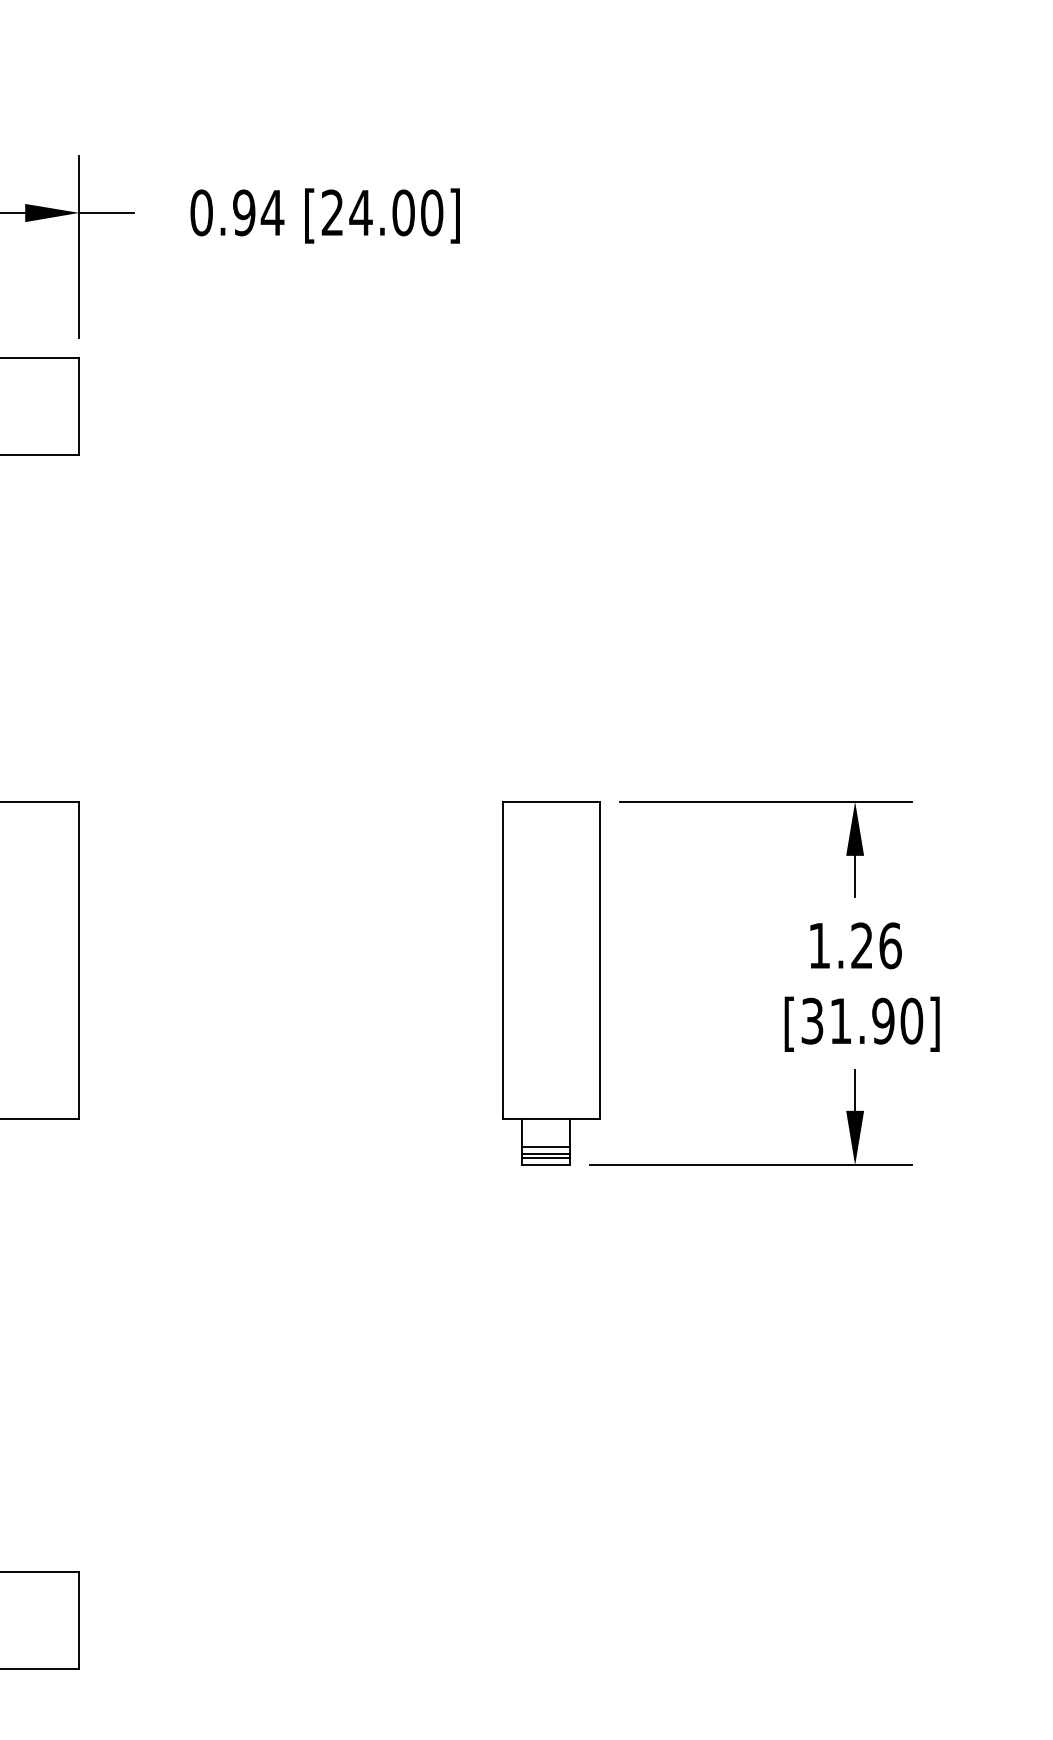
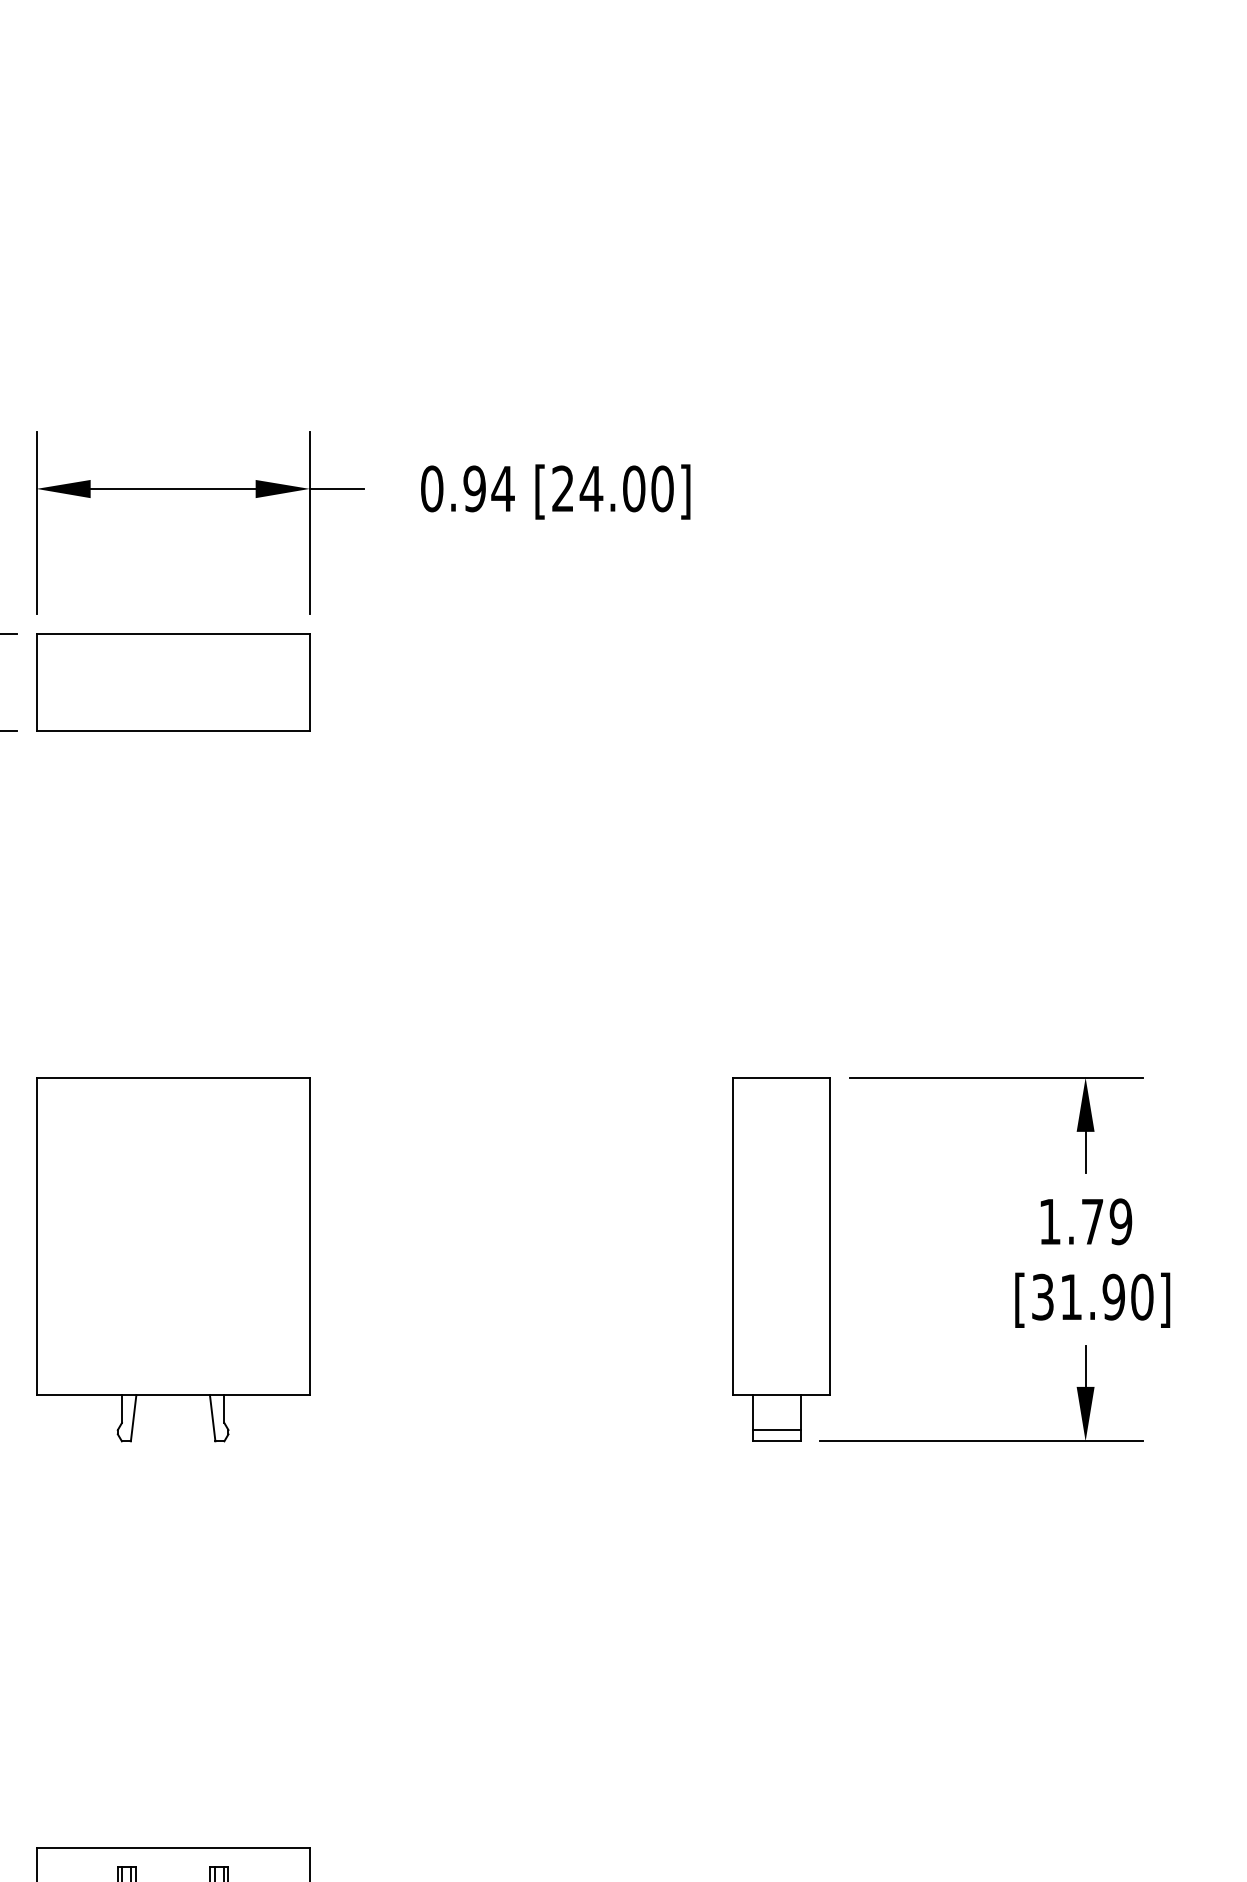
text: (876, 945) -> (1106, 1221), 1.26 -> 1.79
line: (546, 1147) -> (776, 1423), removed
line: (546, 1158) -> (776, 1434), removed

